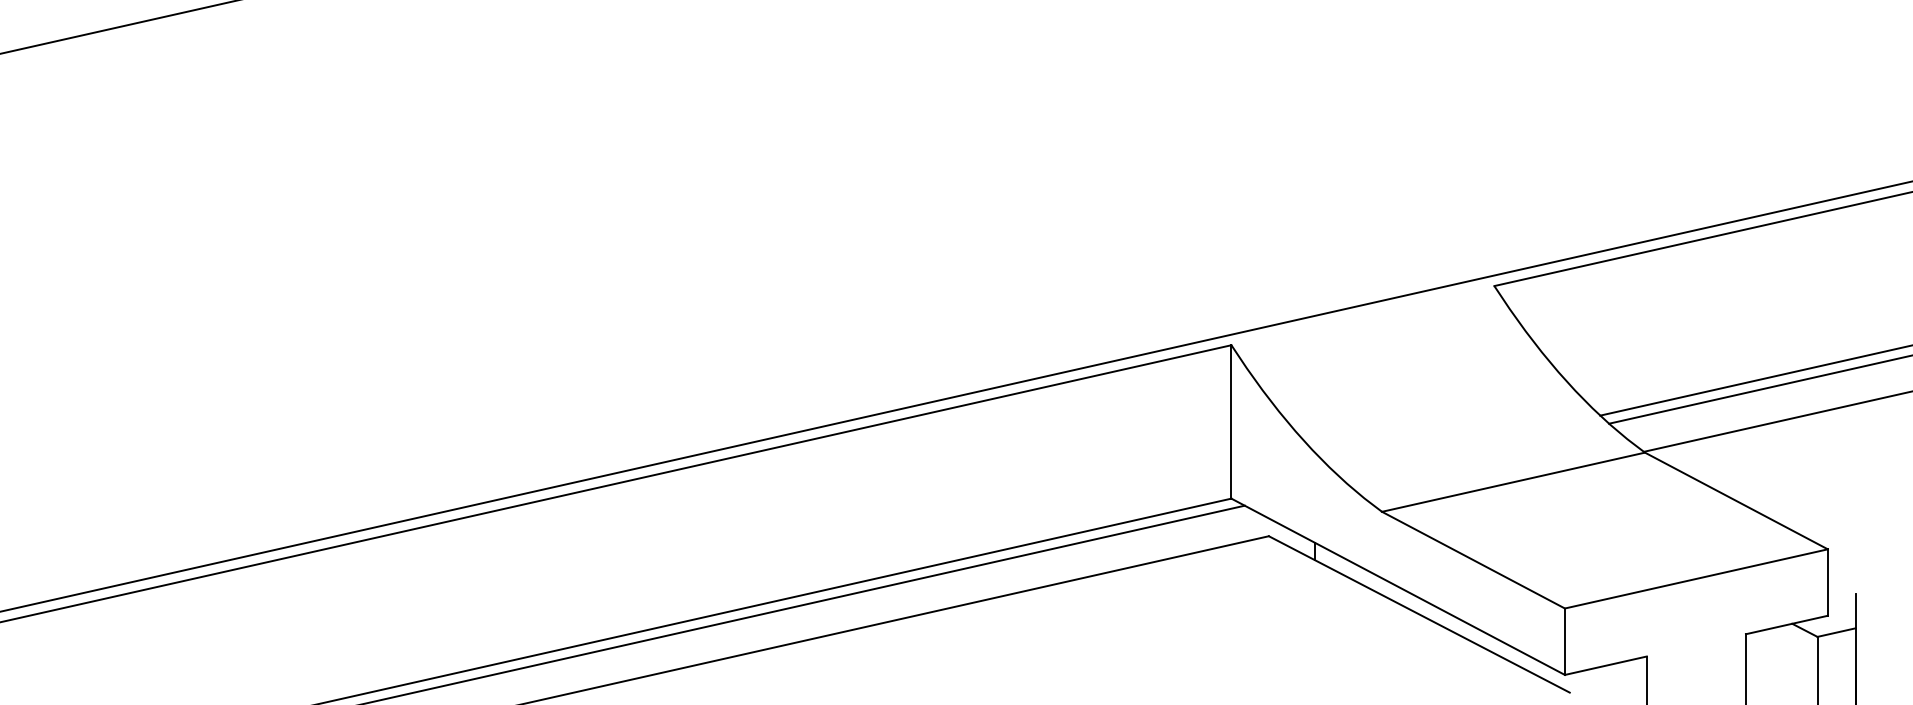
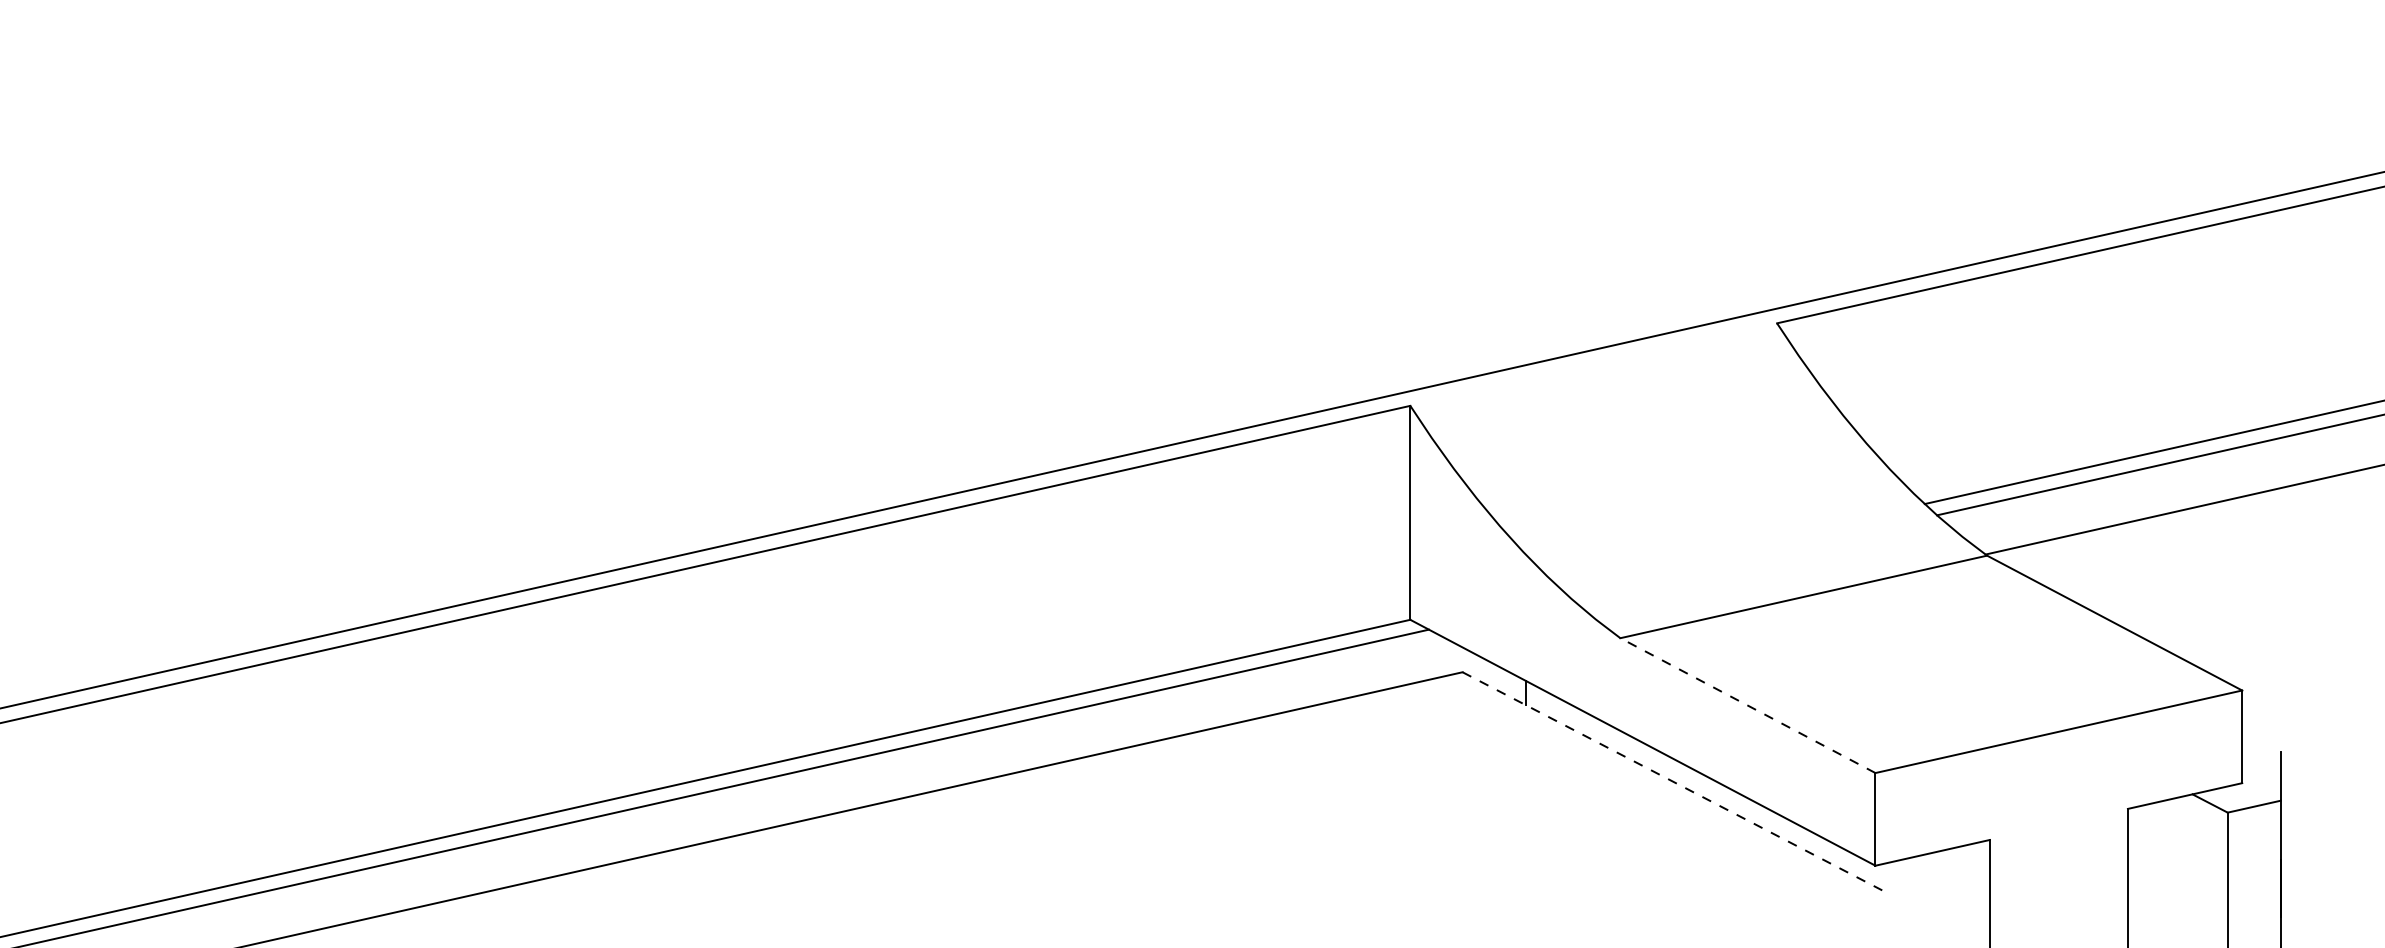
line: (1473, 559) -> (1747, 704), solid -> dashed
line: (1419, 614) -> (1672, 781), solid -> dashed

